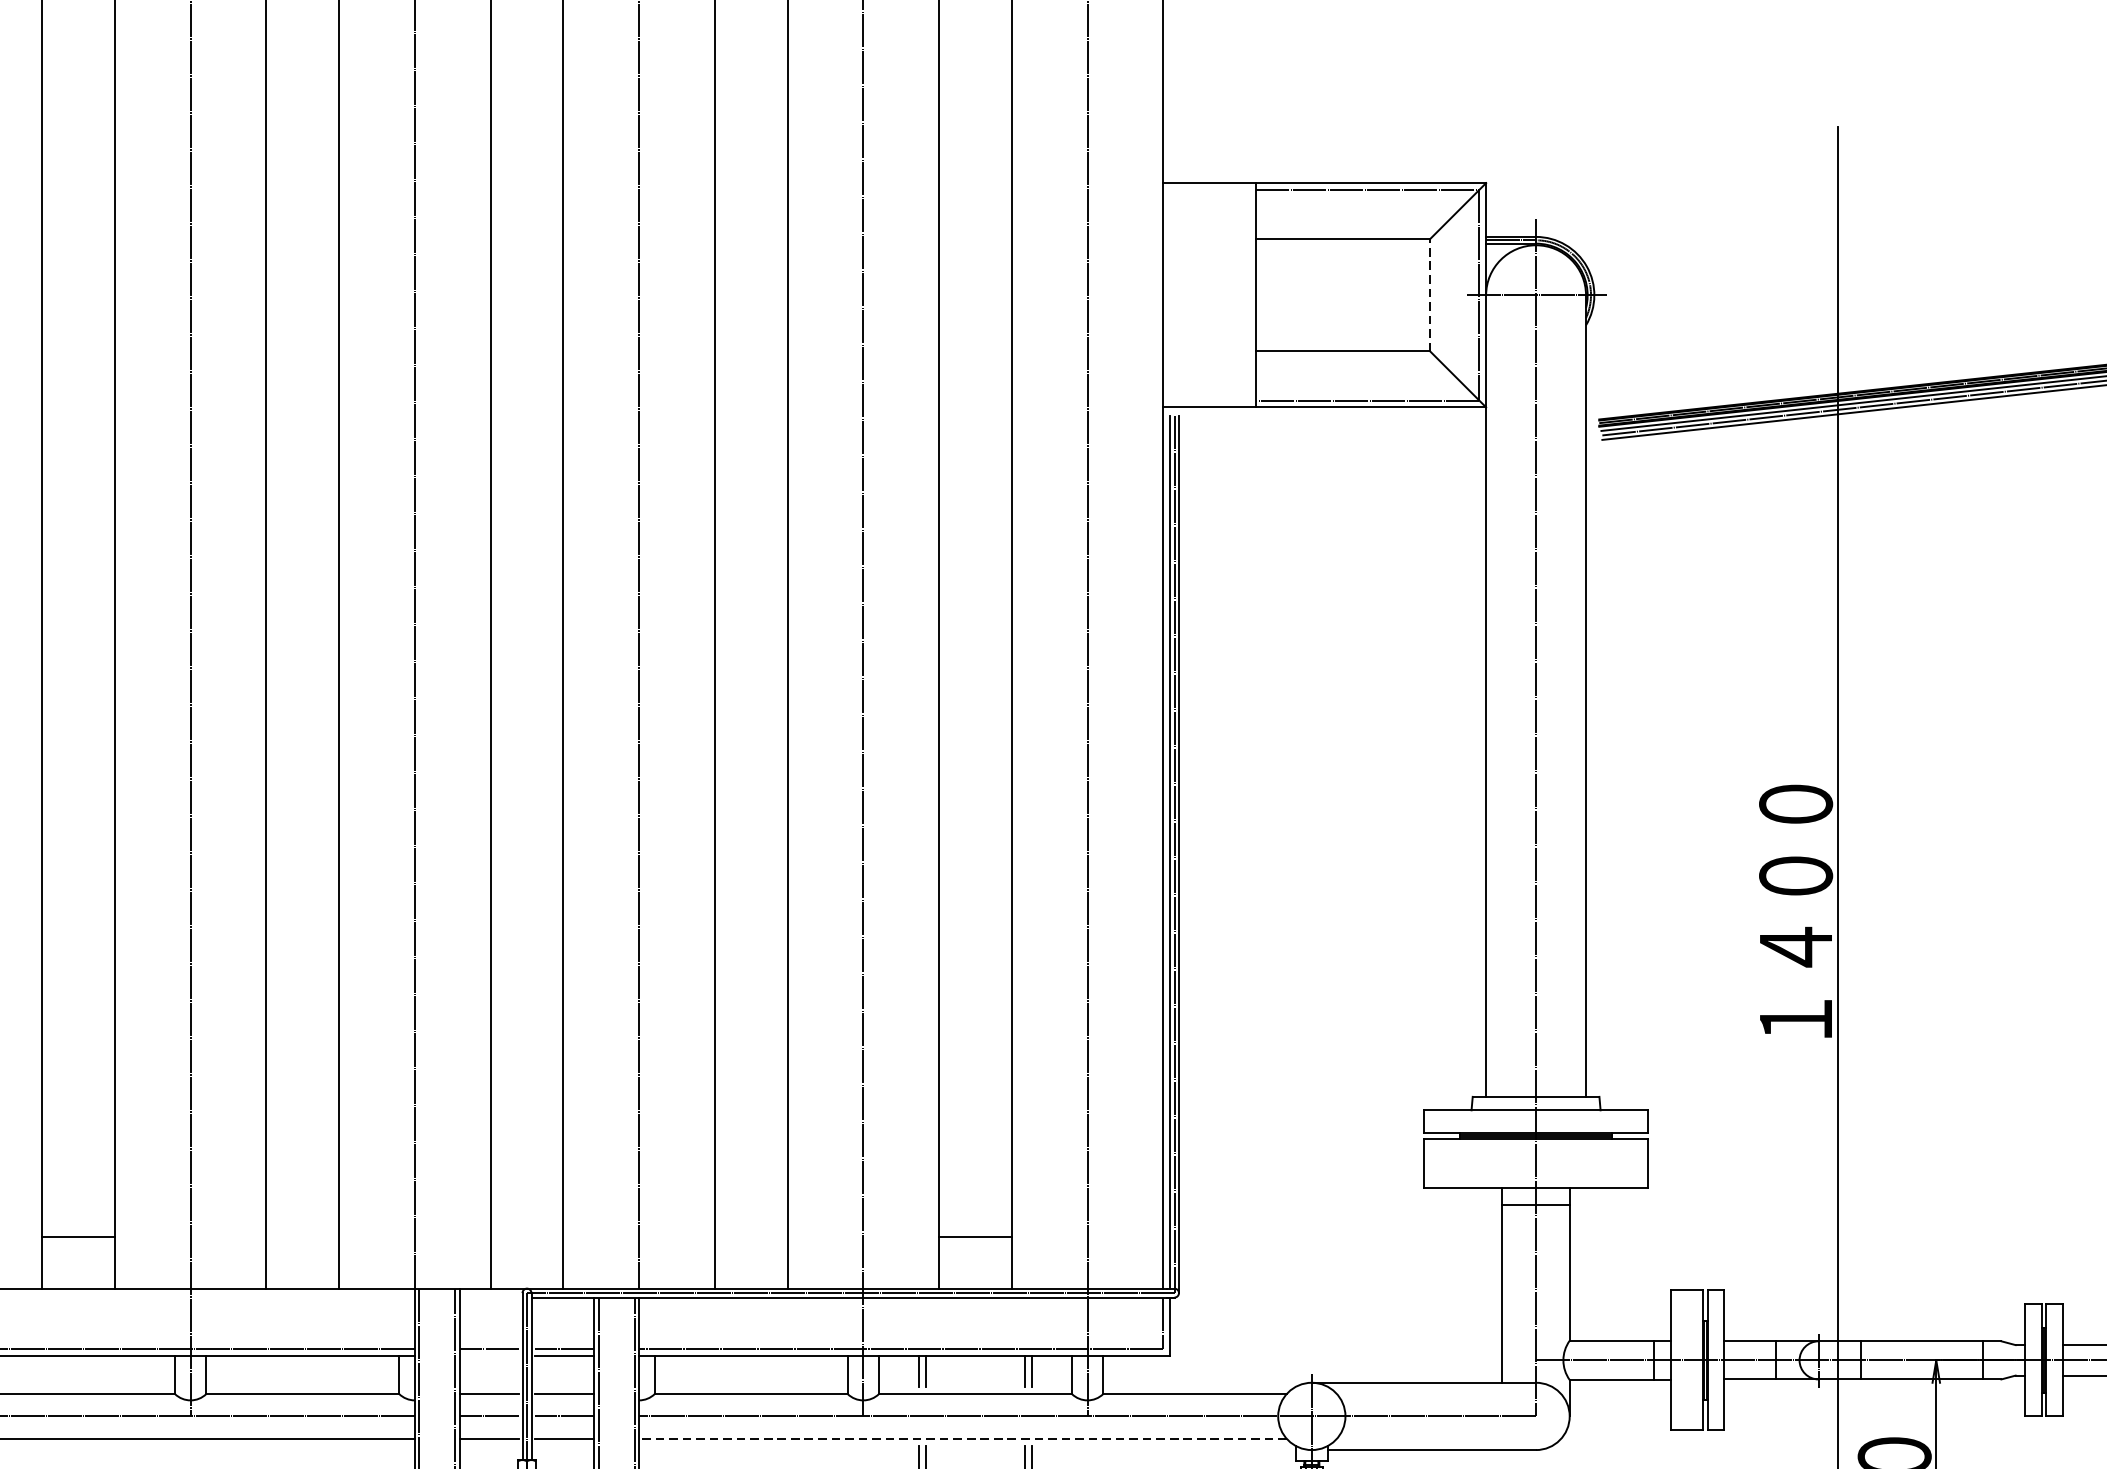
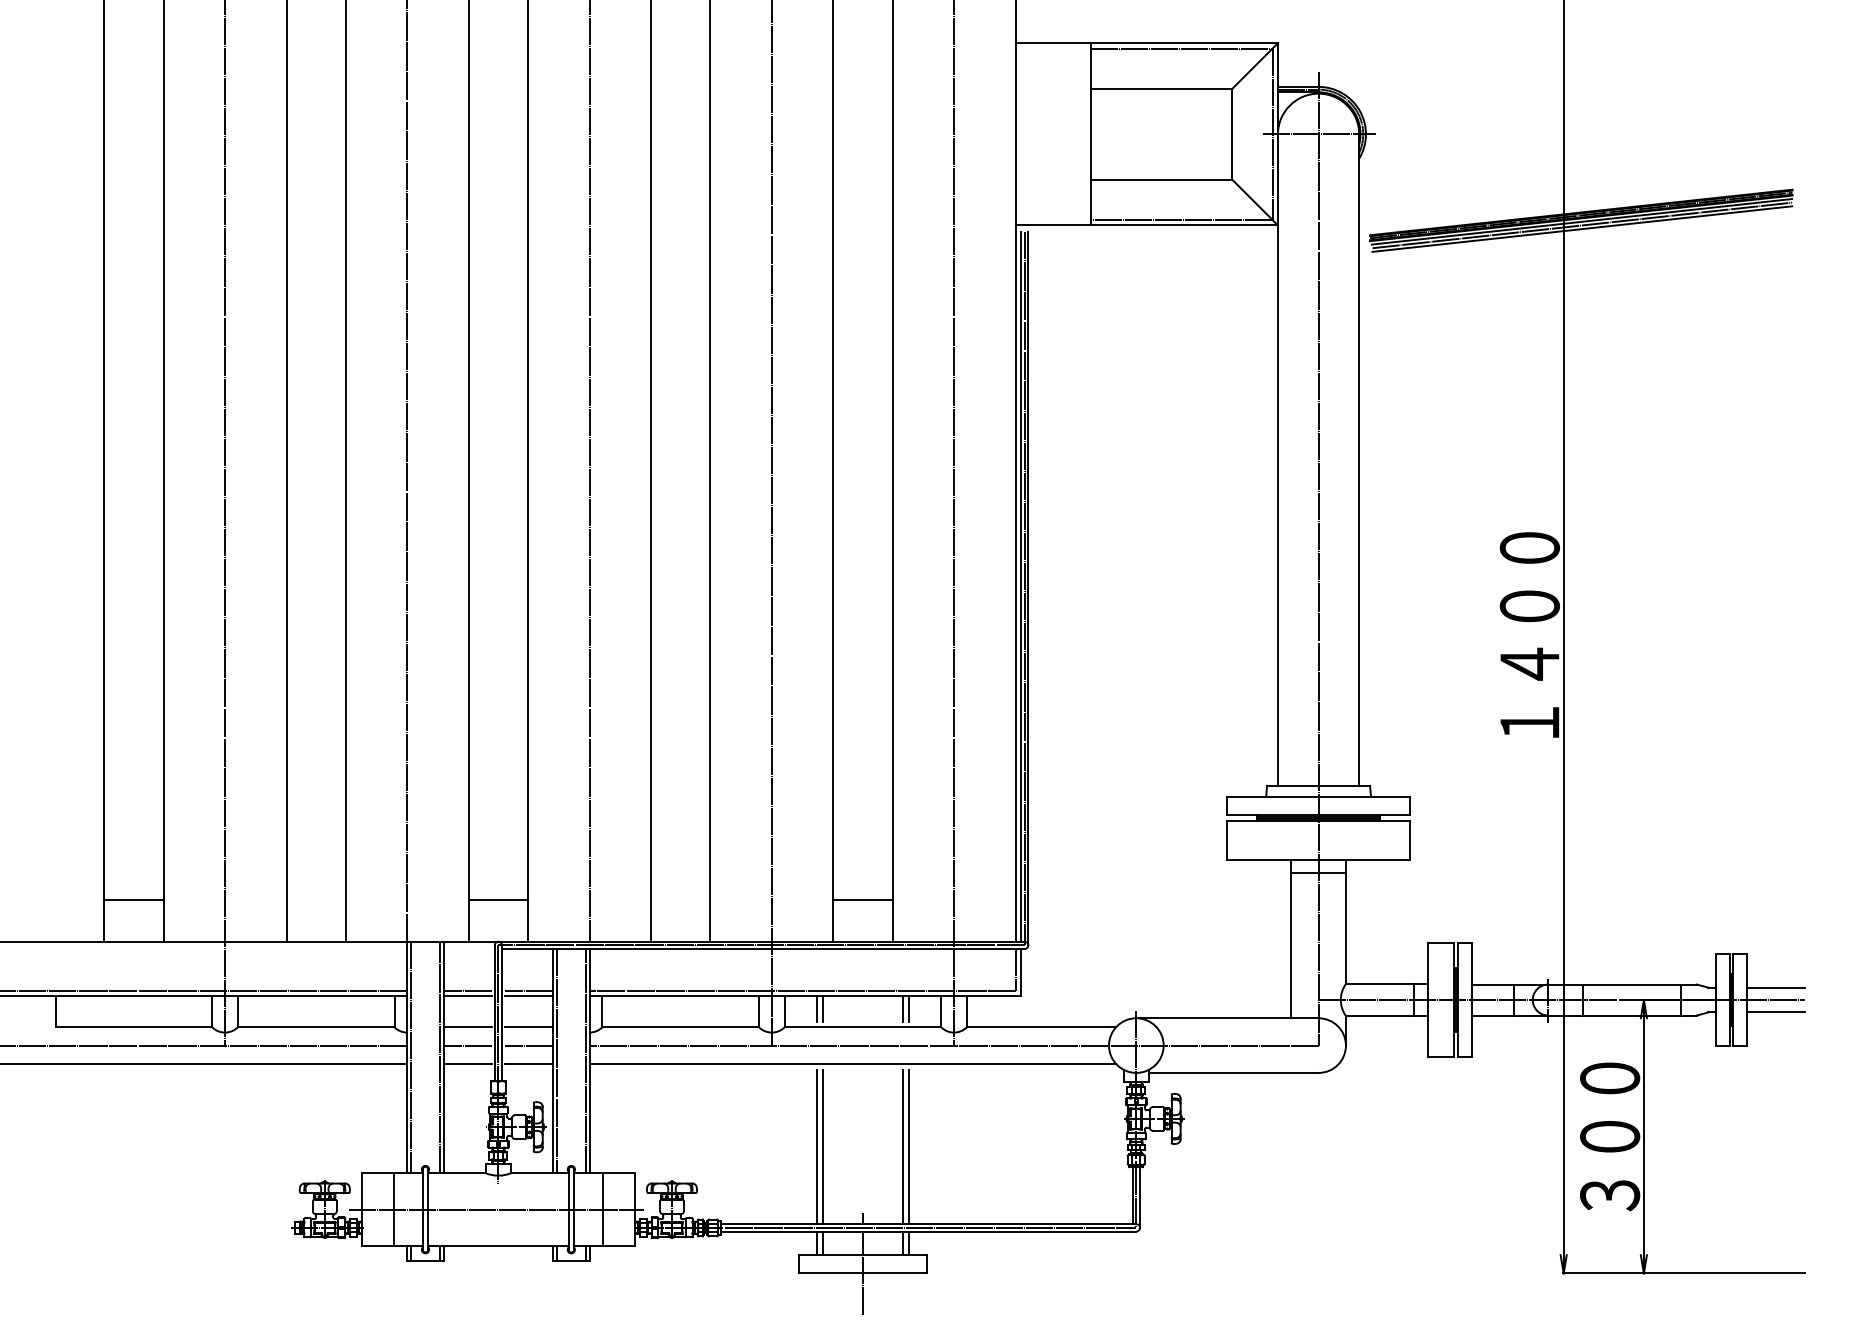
line: (1430, 295) -> (1232, 134), dashed -> solid
line: (527, 1236) -> (498, 899), added
line: (488, 1356) -> (467, 996), added
line: (962, 1438) -> (852, 1063), dashed -> solid

